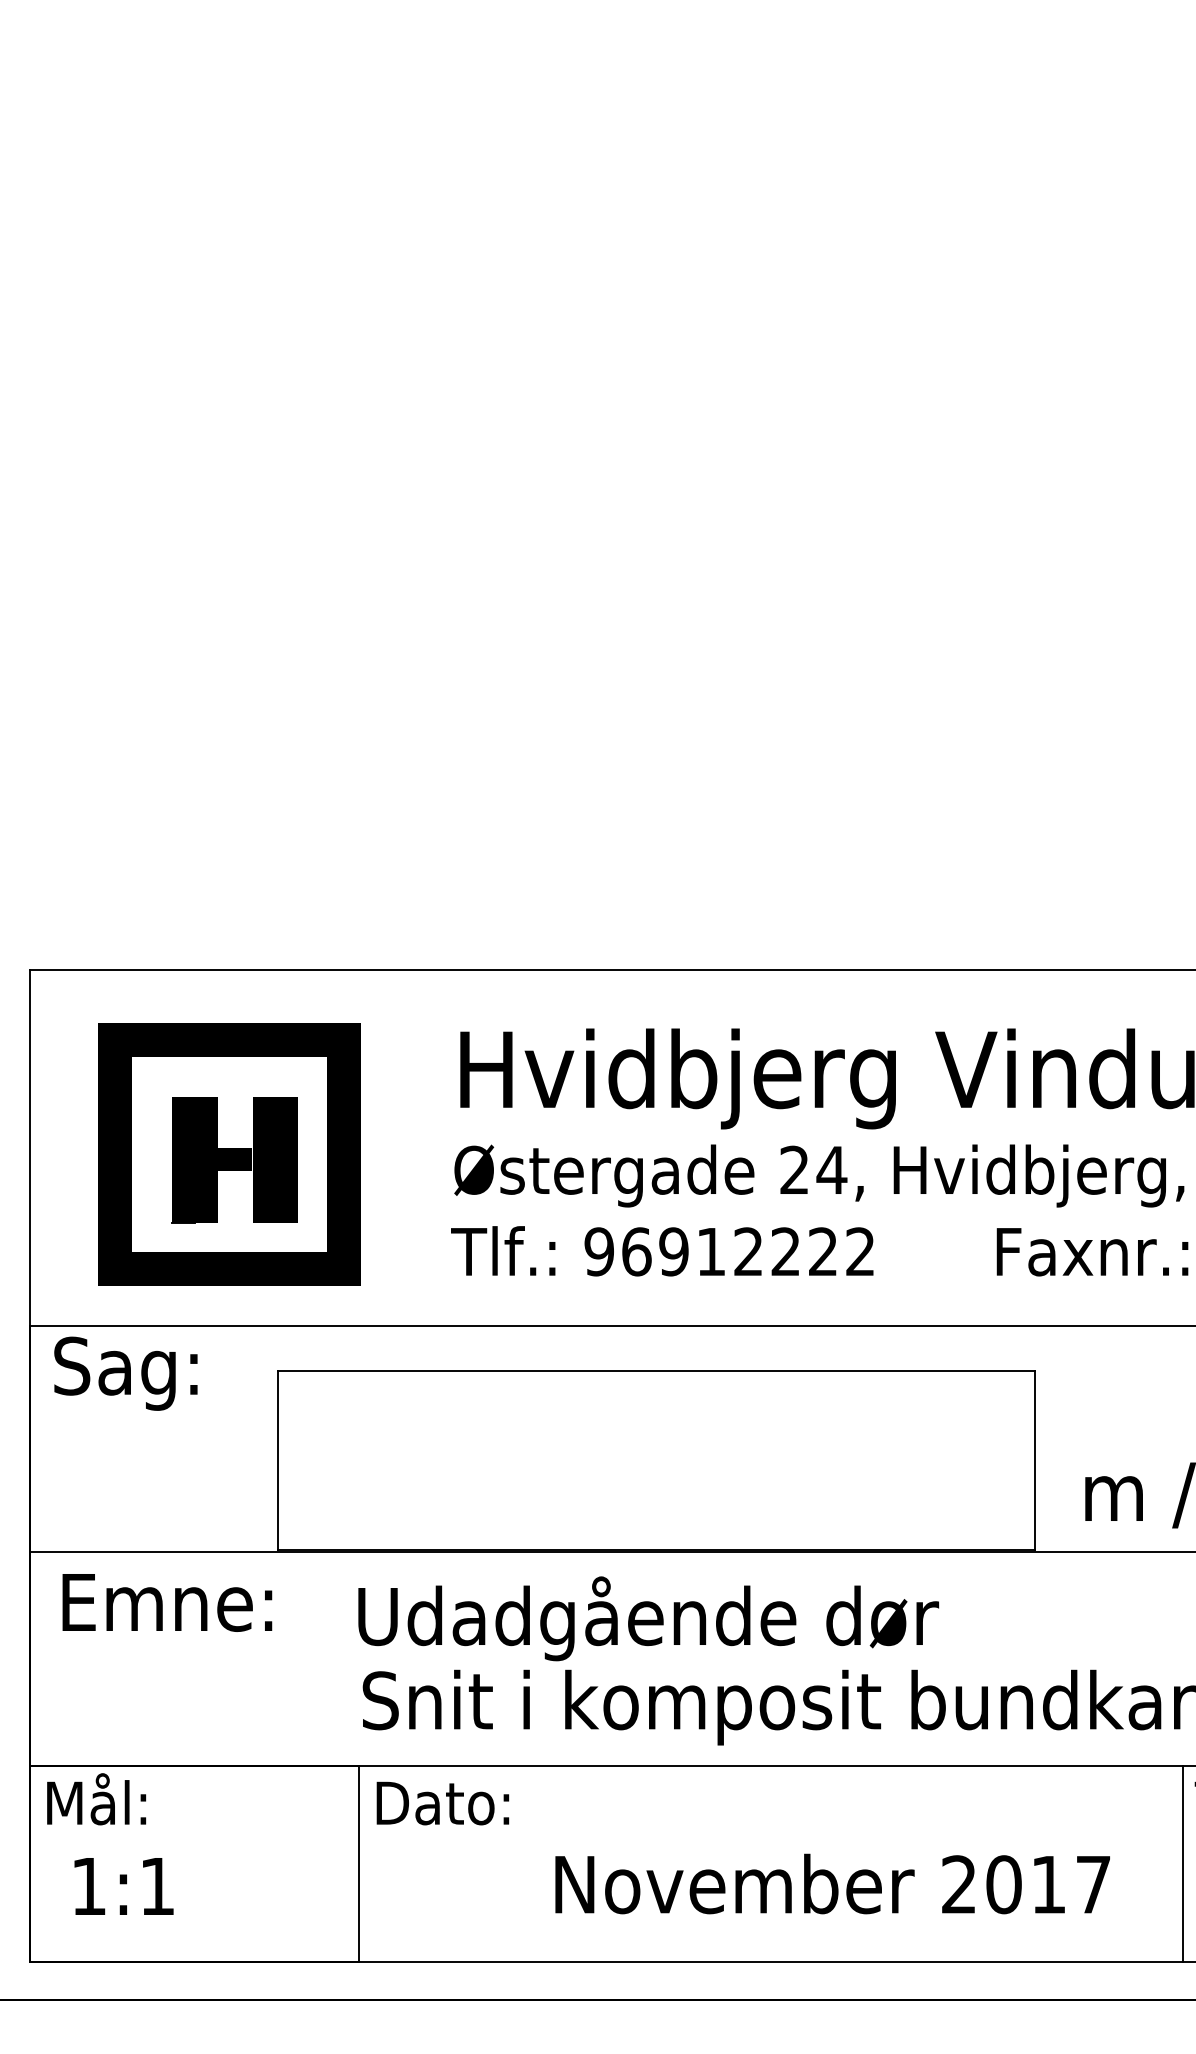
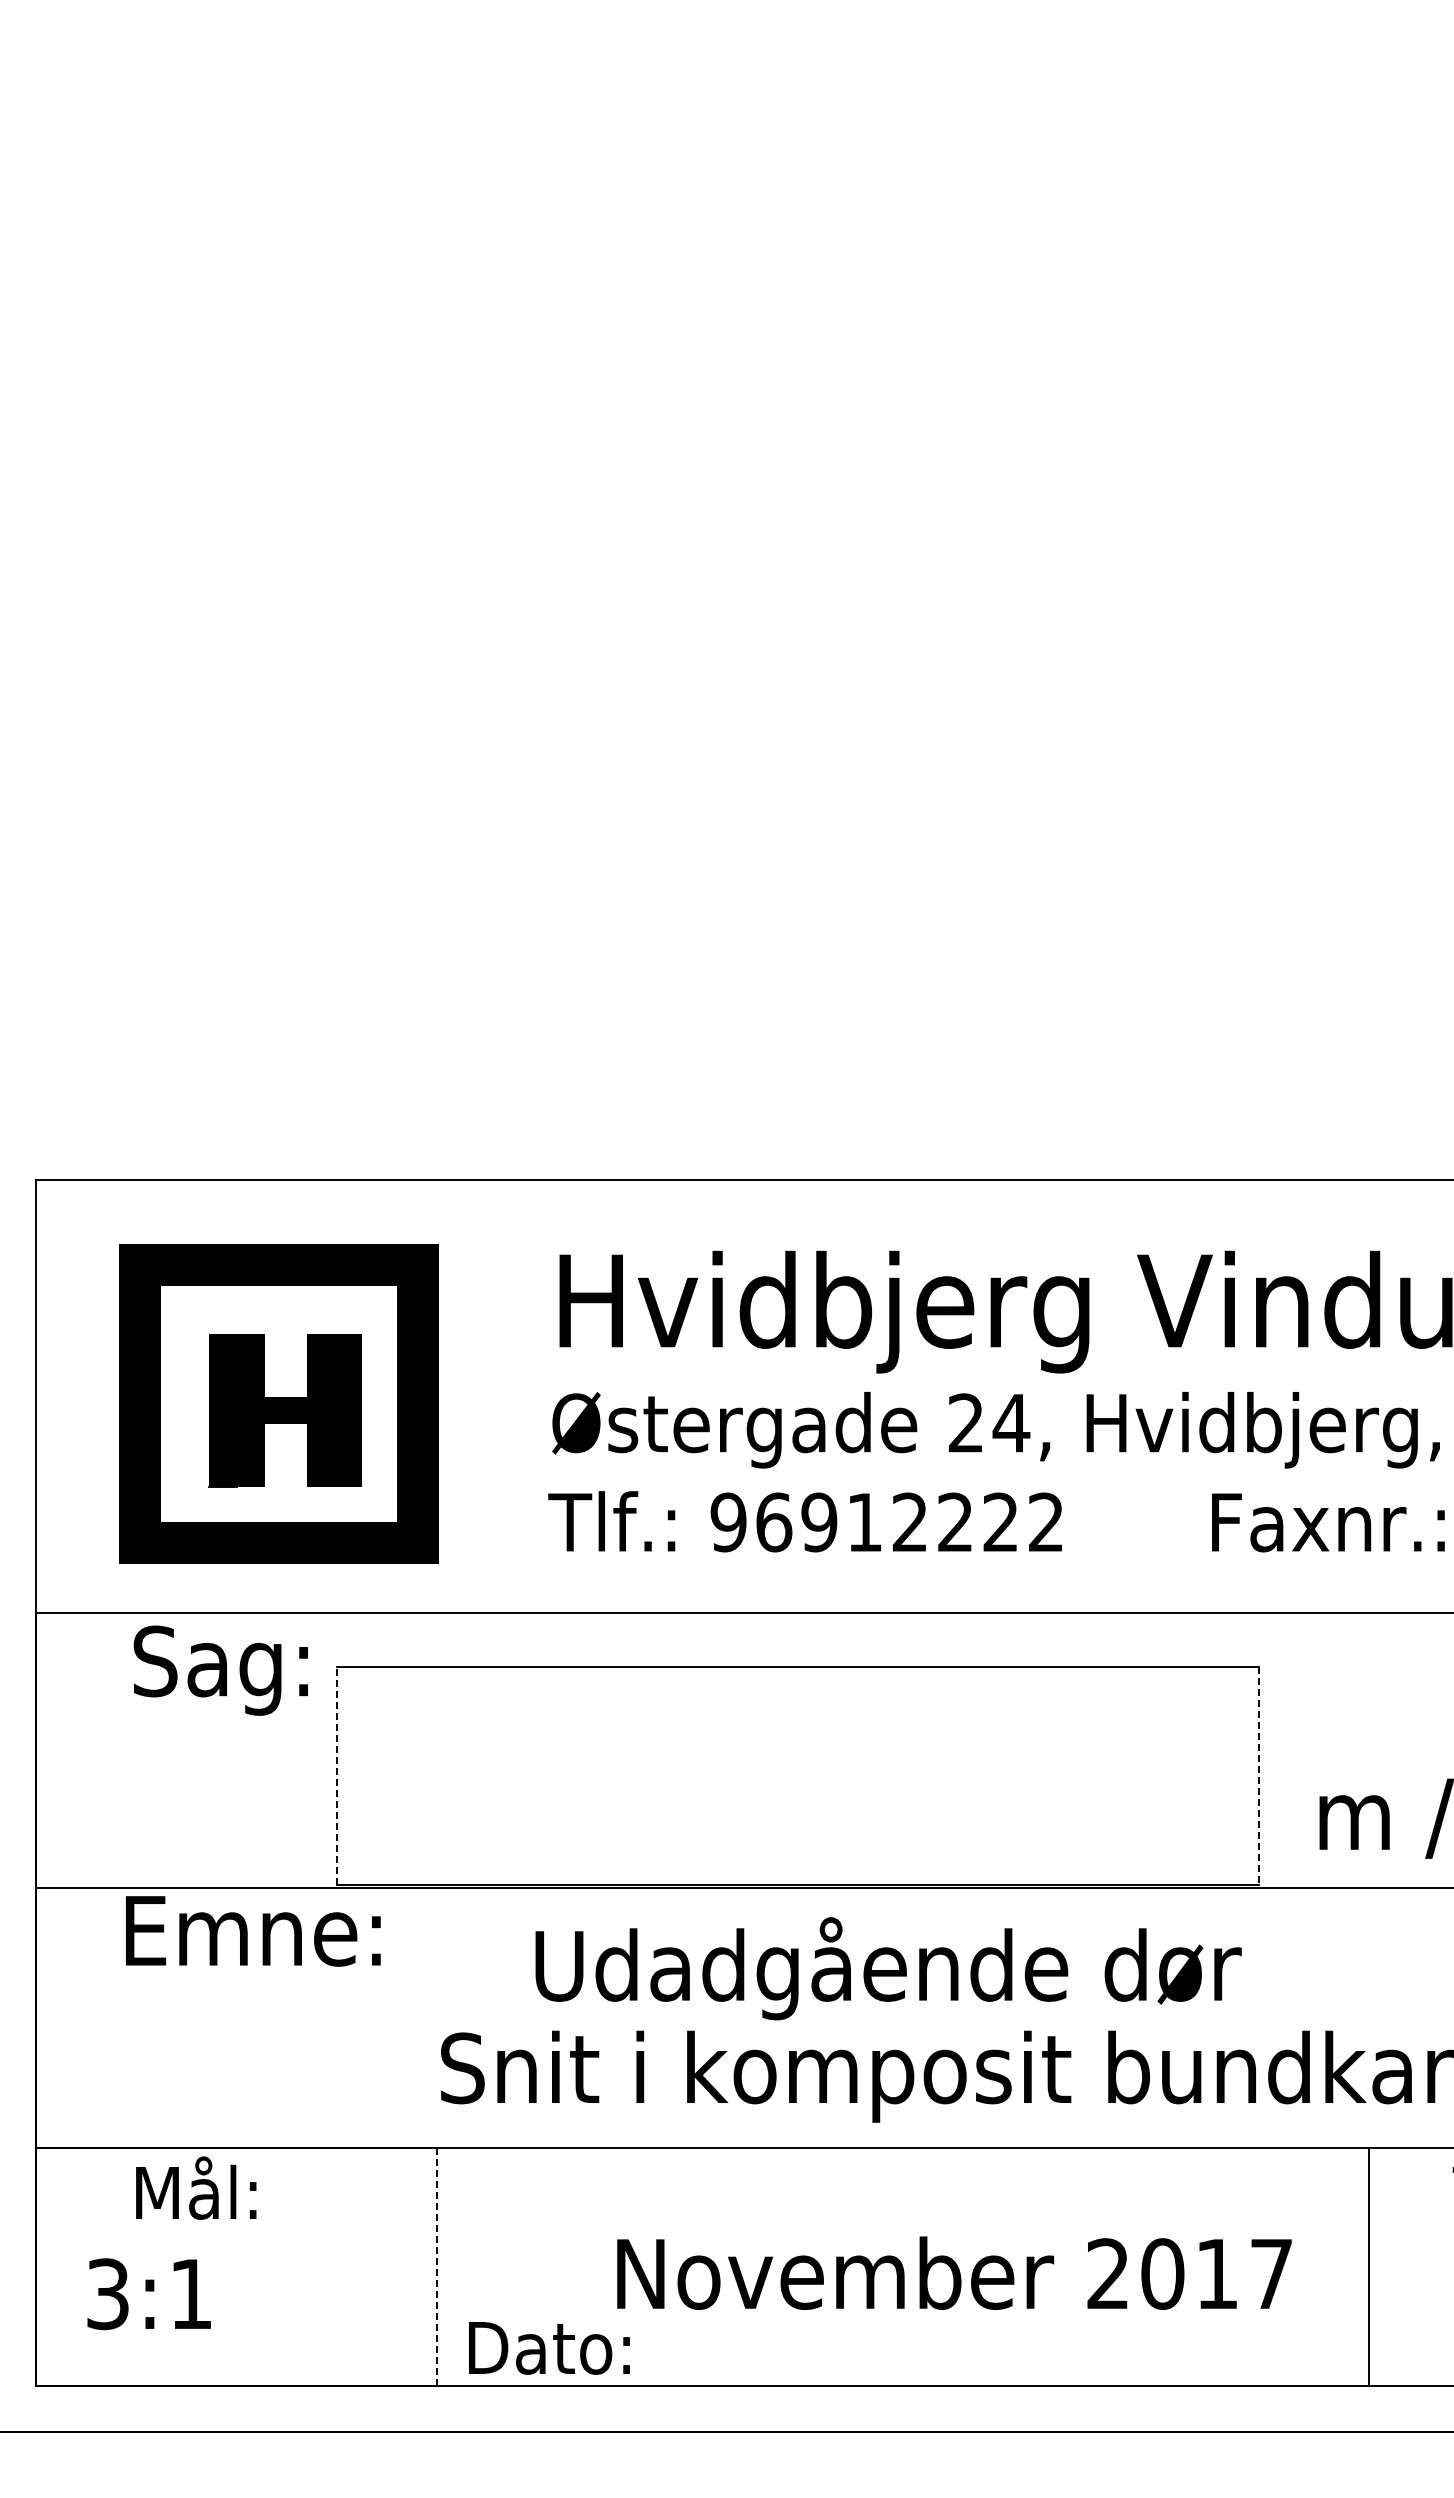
text: (125, 1373) -> (220, 1670), moved
line: (277, 1459) -> (337, 1775), solid -> dashed
line: (1035, 1460) -> (1258, 1776), solid -> dashed
text: (167, 1603) -> (253, 1931), moved
text: (648, 1618) -> (888, 1968), moved
text: (96, 1798) -> (196, 2187), moved
text: (442, 1803) -> (549, 2348), moved
line: (1183, 1863) -> (1369, 2266), moved
line: (359, 1864) -> (436, 2267), solid -> dashed
text: (832, 1883) -> (954, 2272), moved
text: (88, 1886) -> (107, 2294), 1:1 -> 3:1

